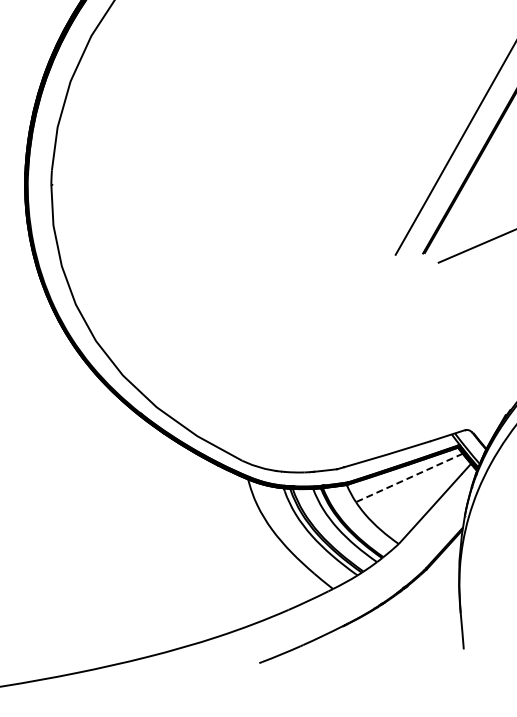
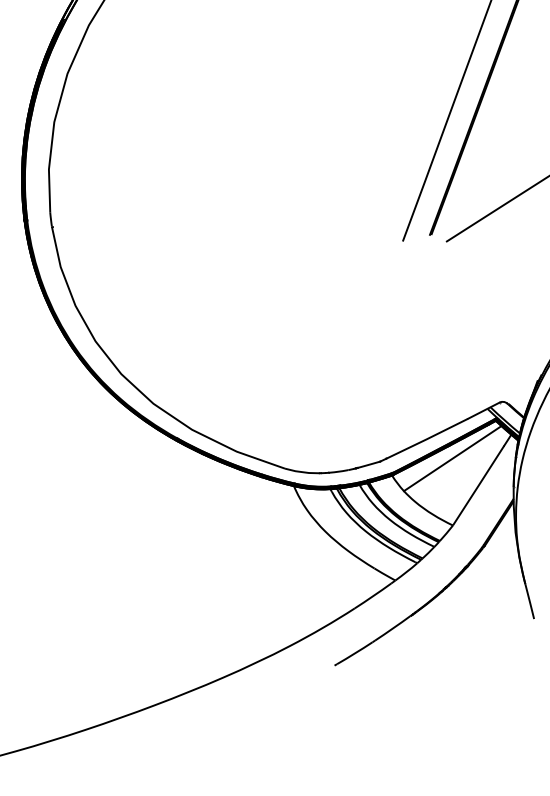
line: (409, 477) -> (452, 458), dashed -> solid

